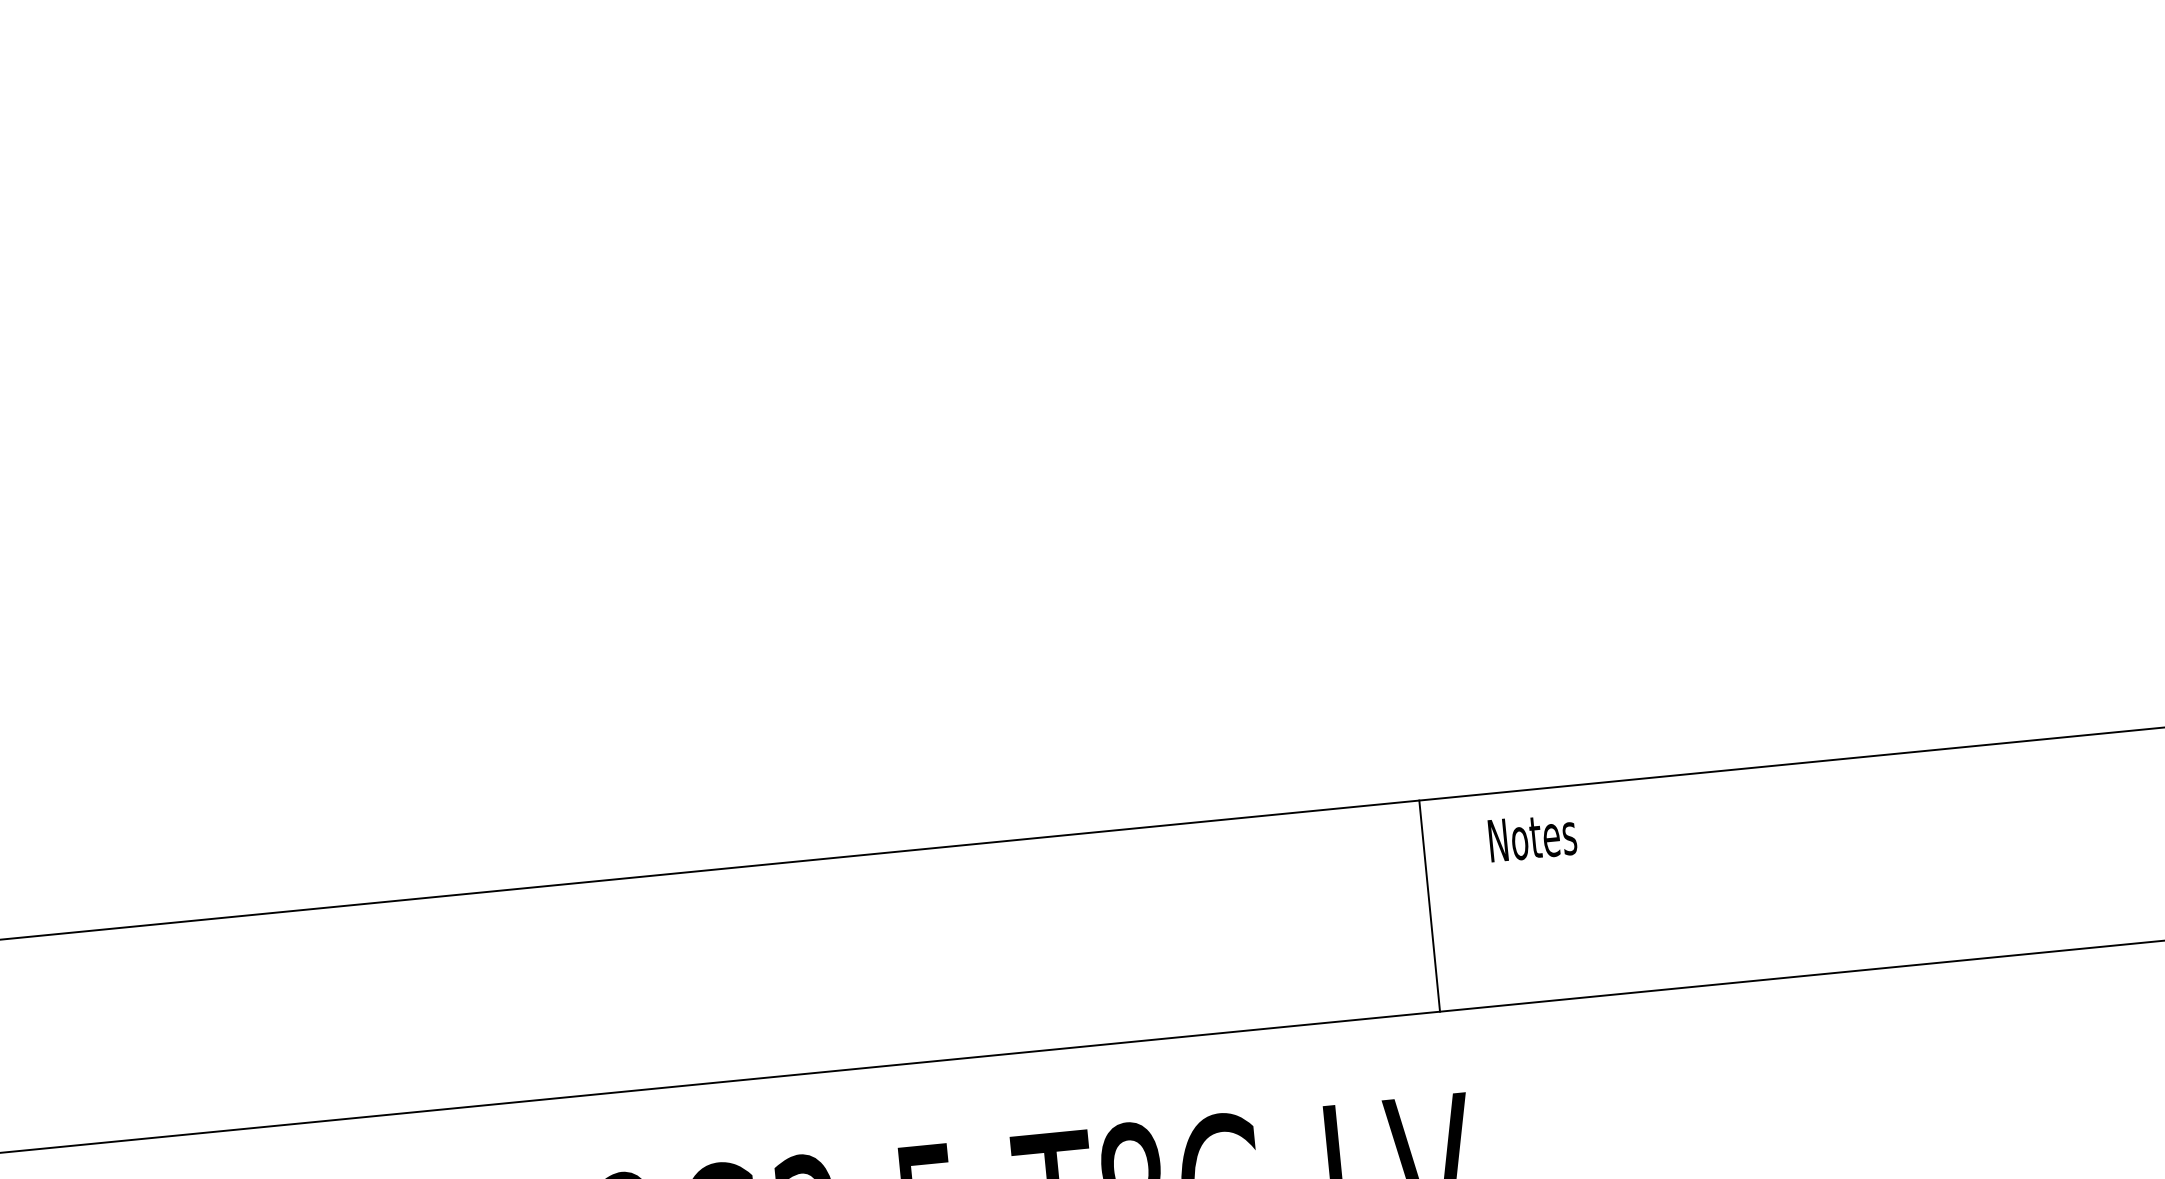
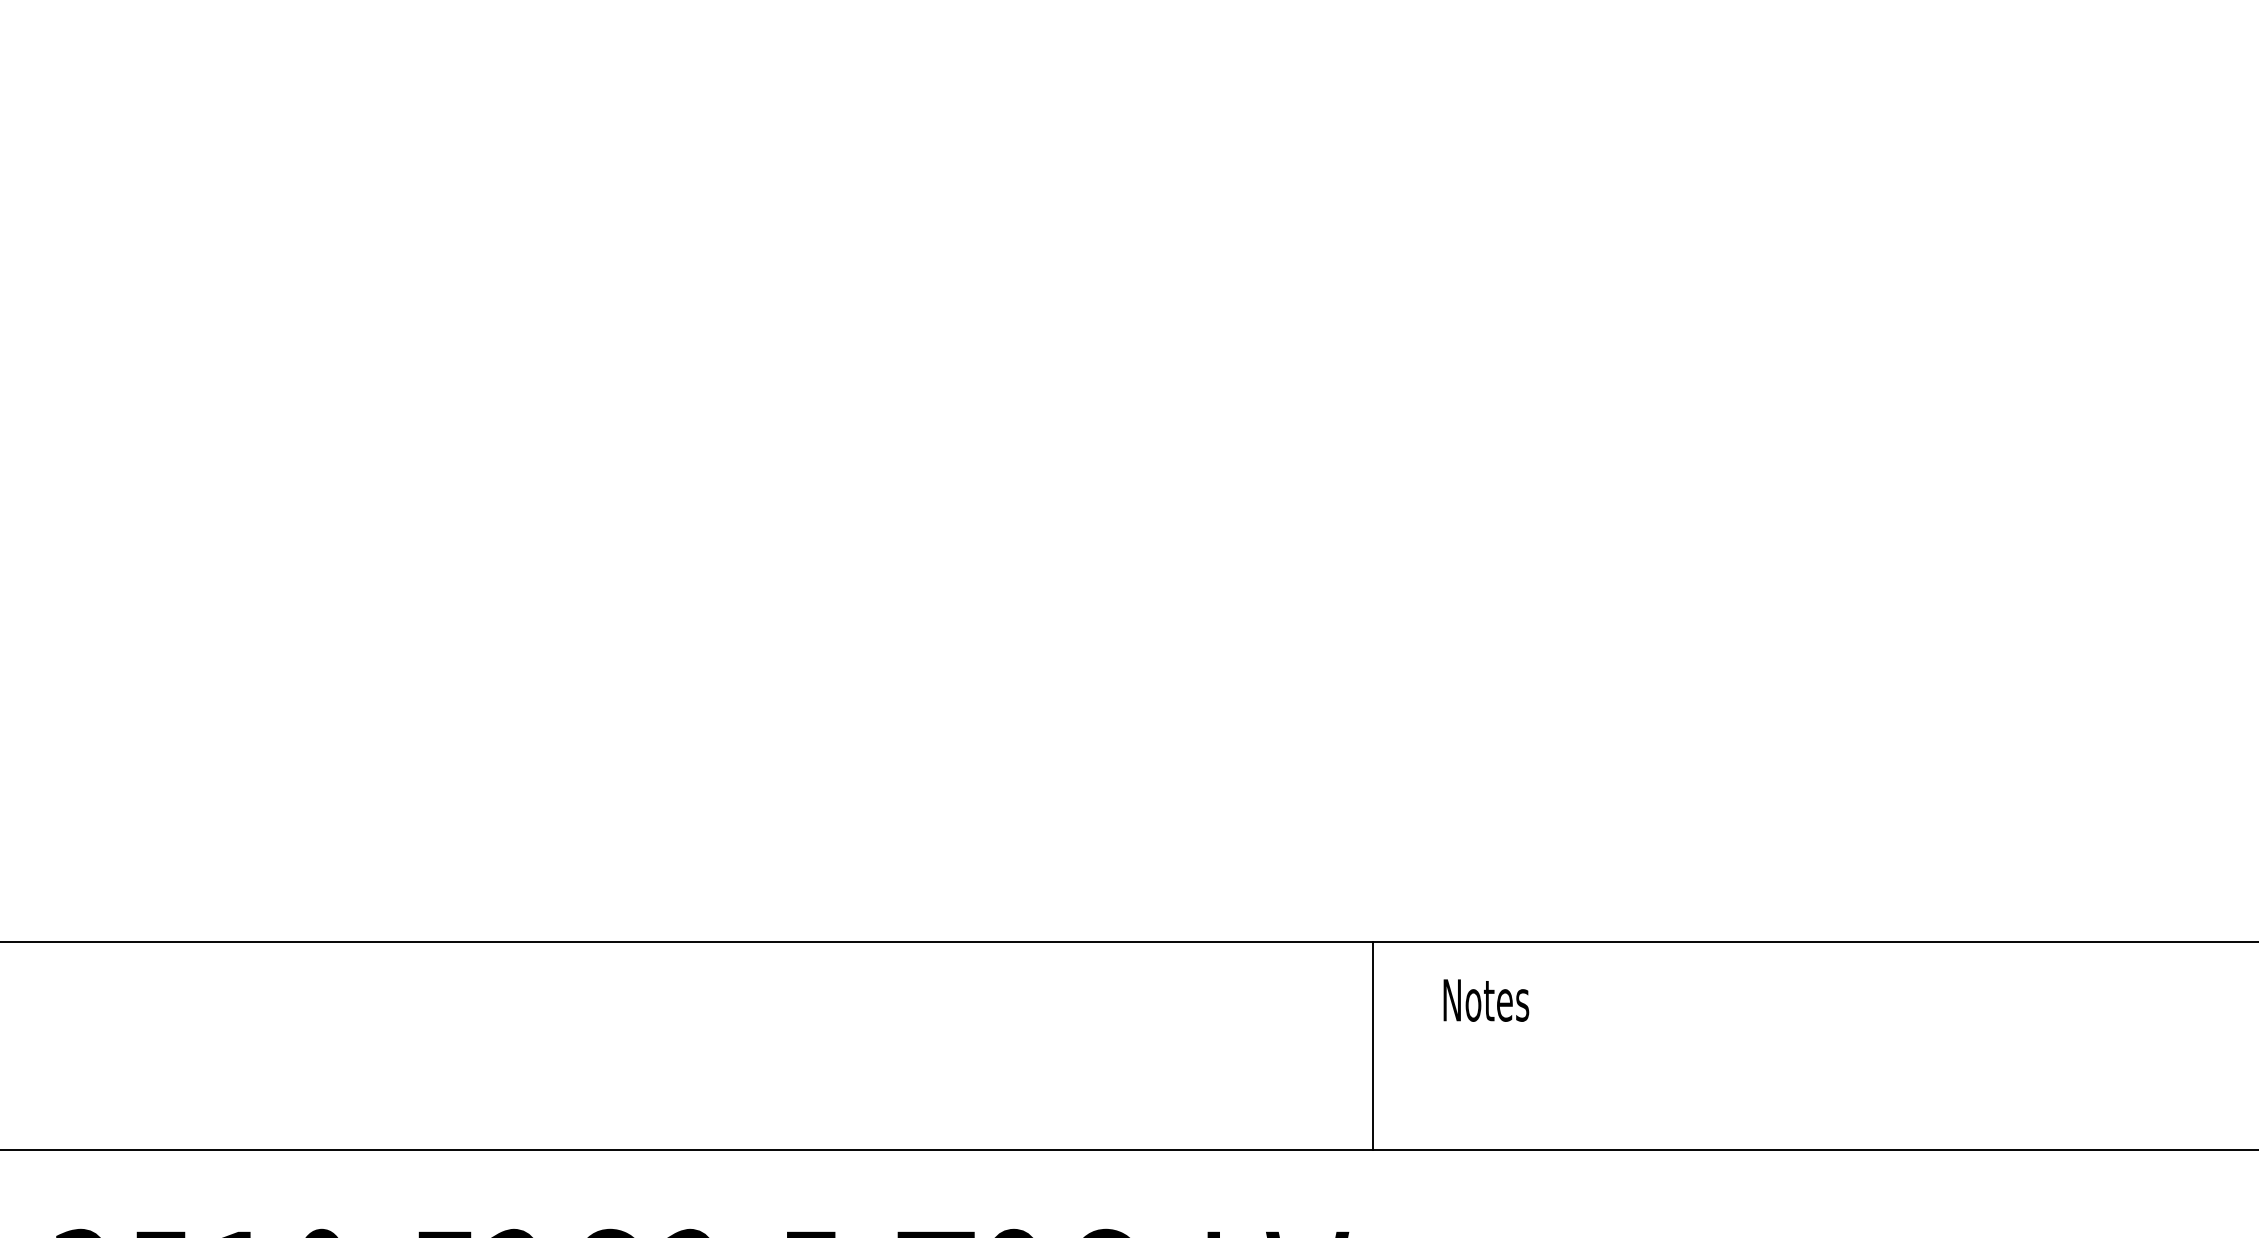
text: (1532, 837) -> (1486, 1000), moved
line: (1429, 905) -> (1372, 1045), moved

